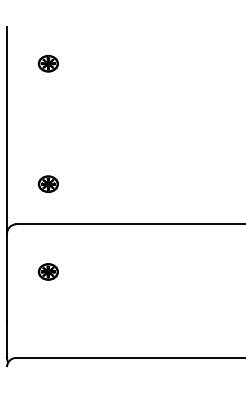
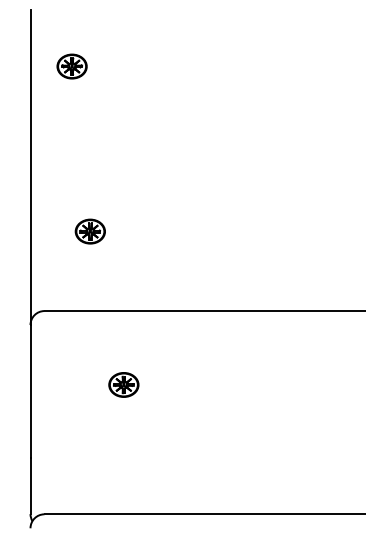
part: (47, 63) -> (70, 66), moved
part: (47, 183) -> (89, 230), moved
part: (47, 271) -> (122, 384), moved

